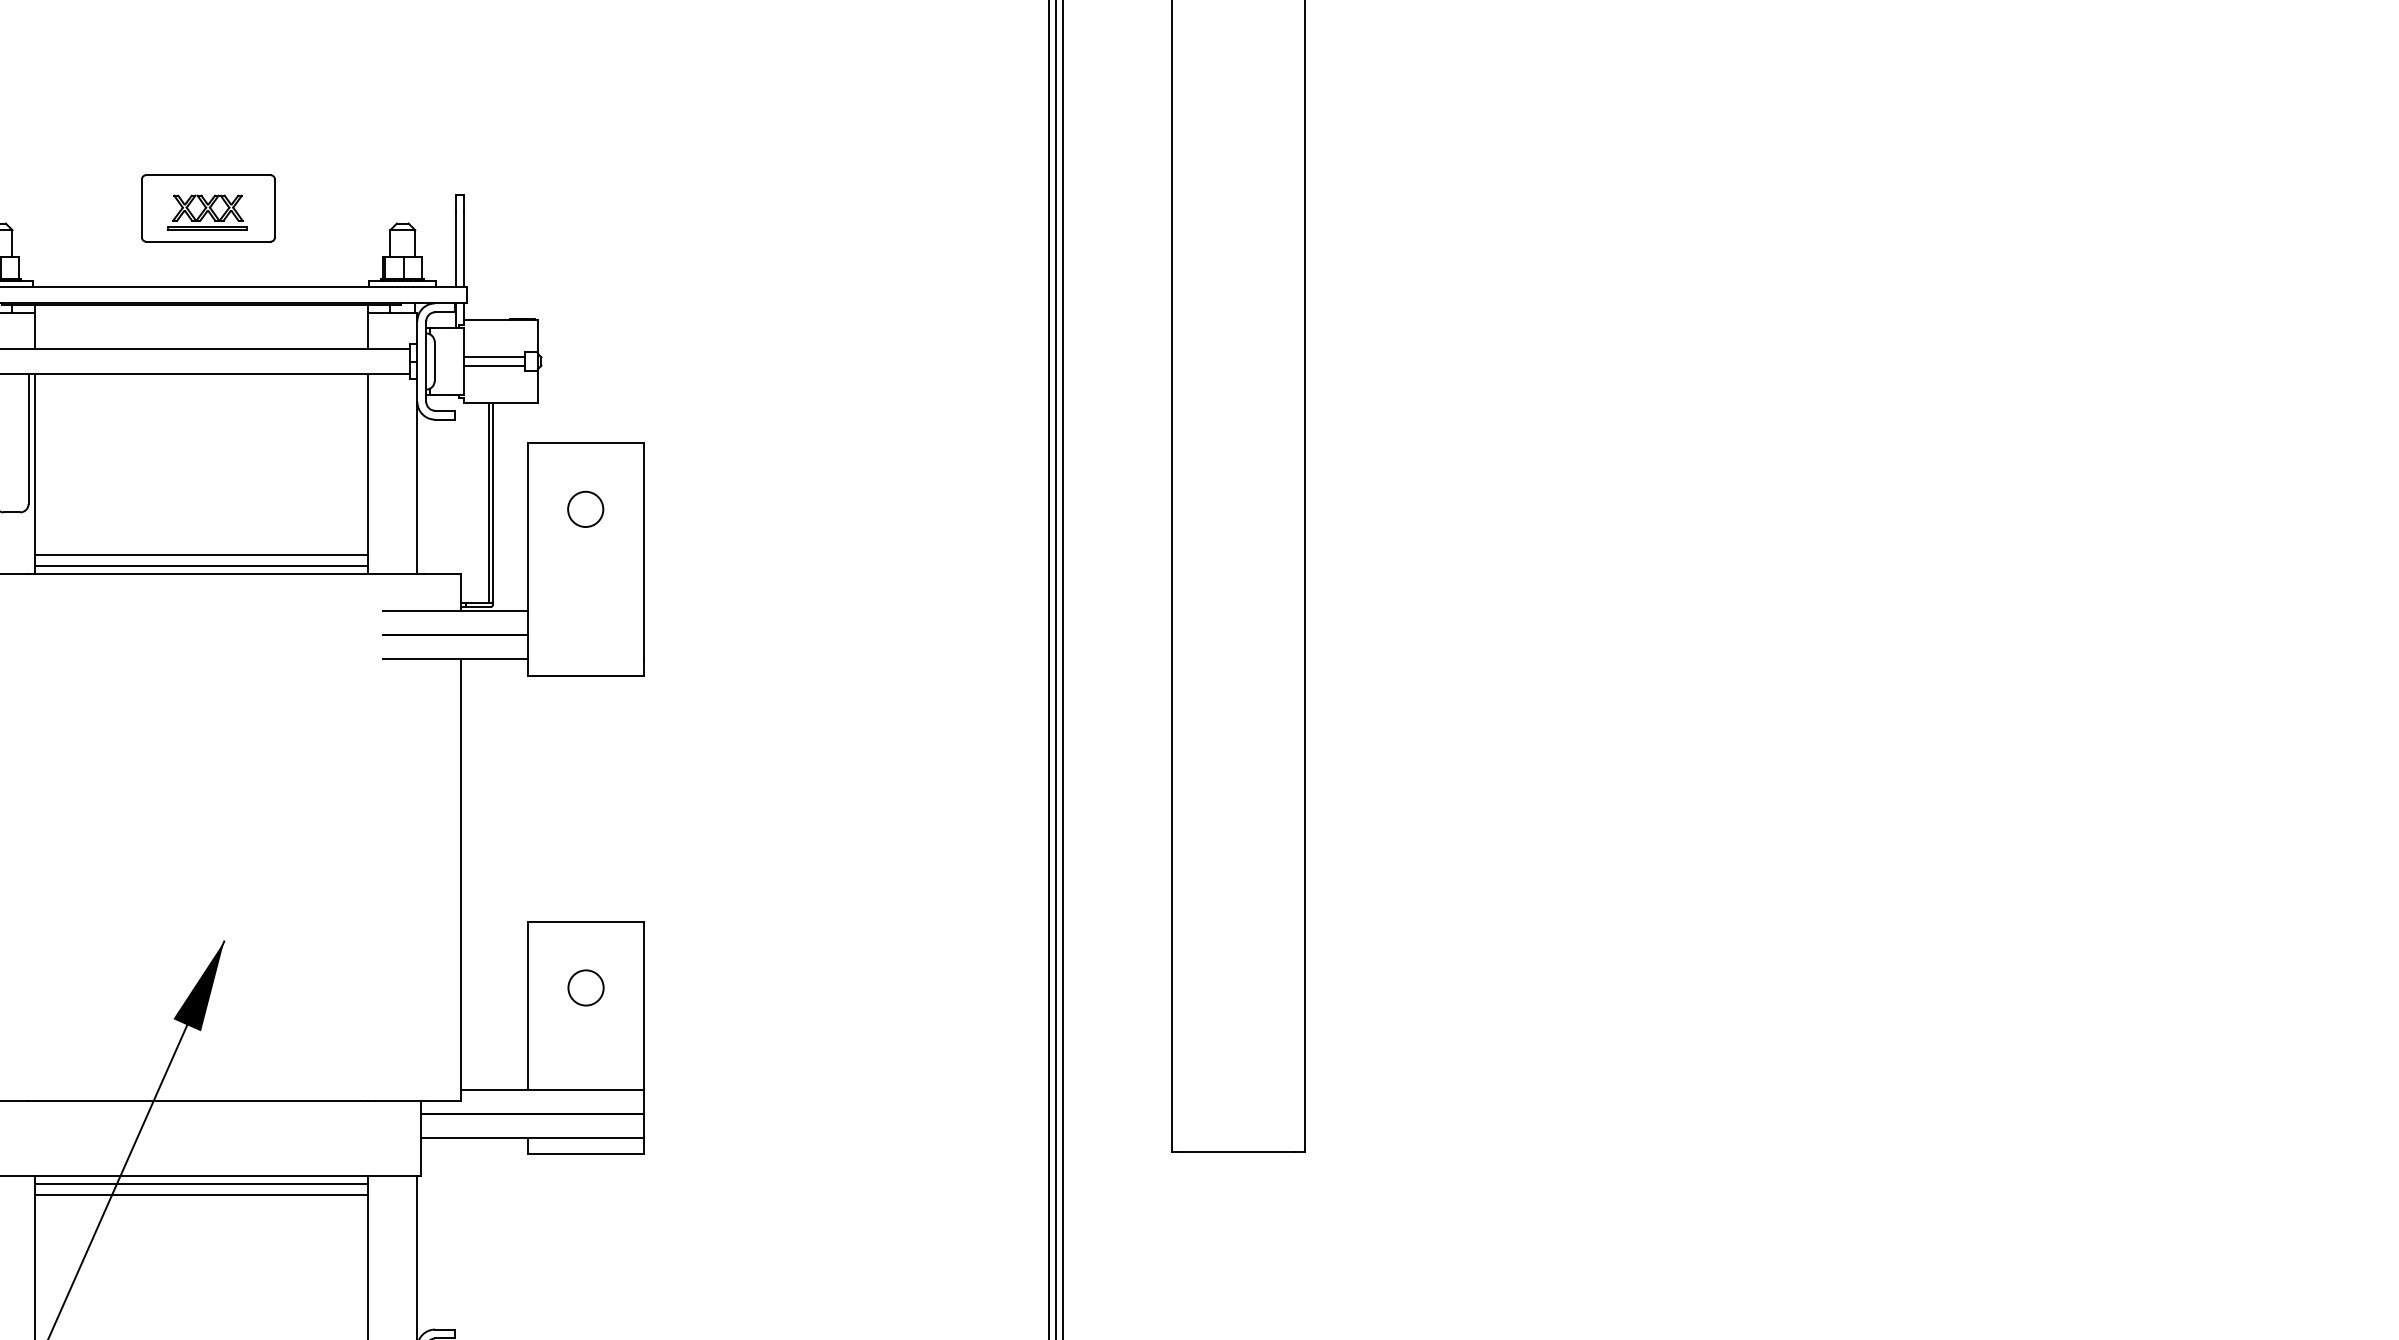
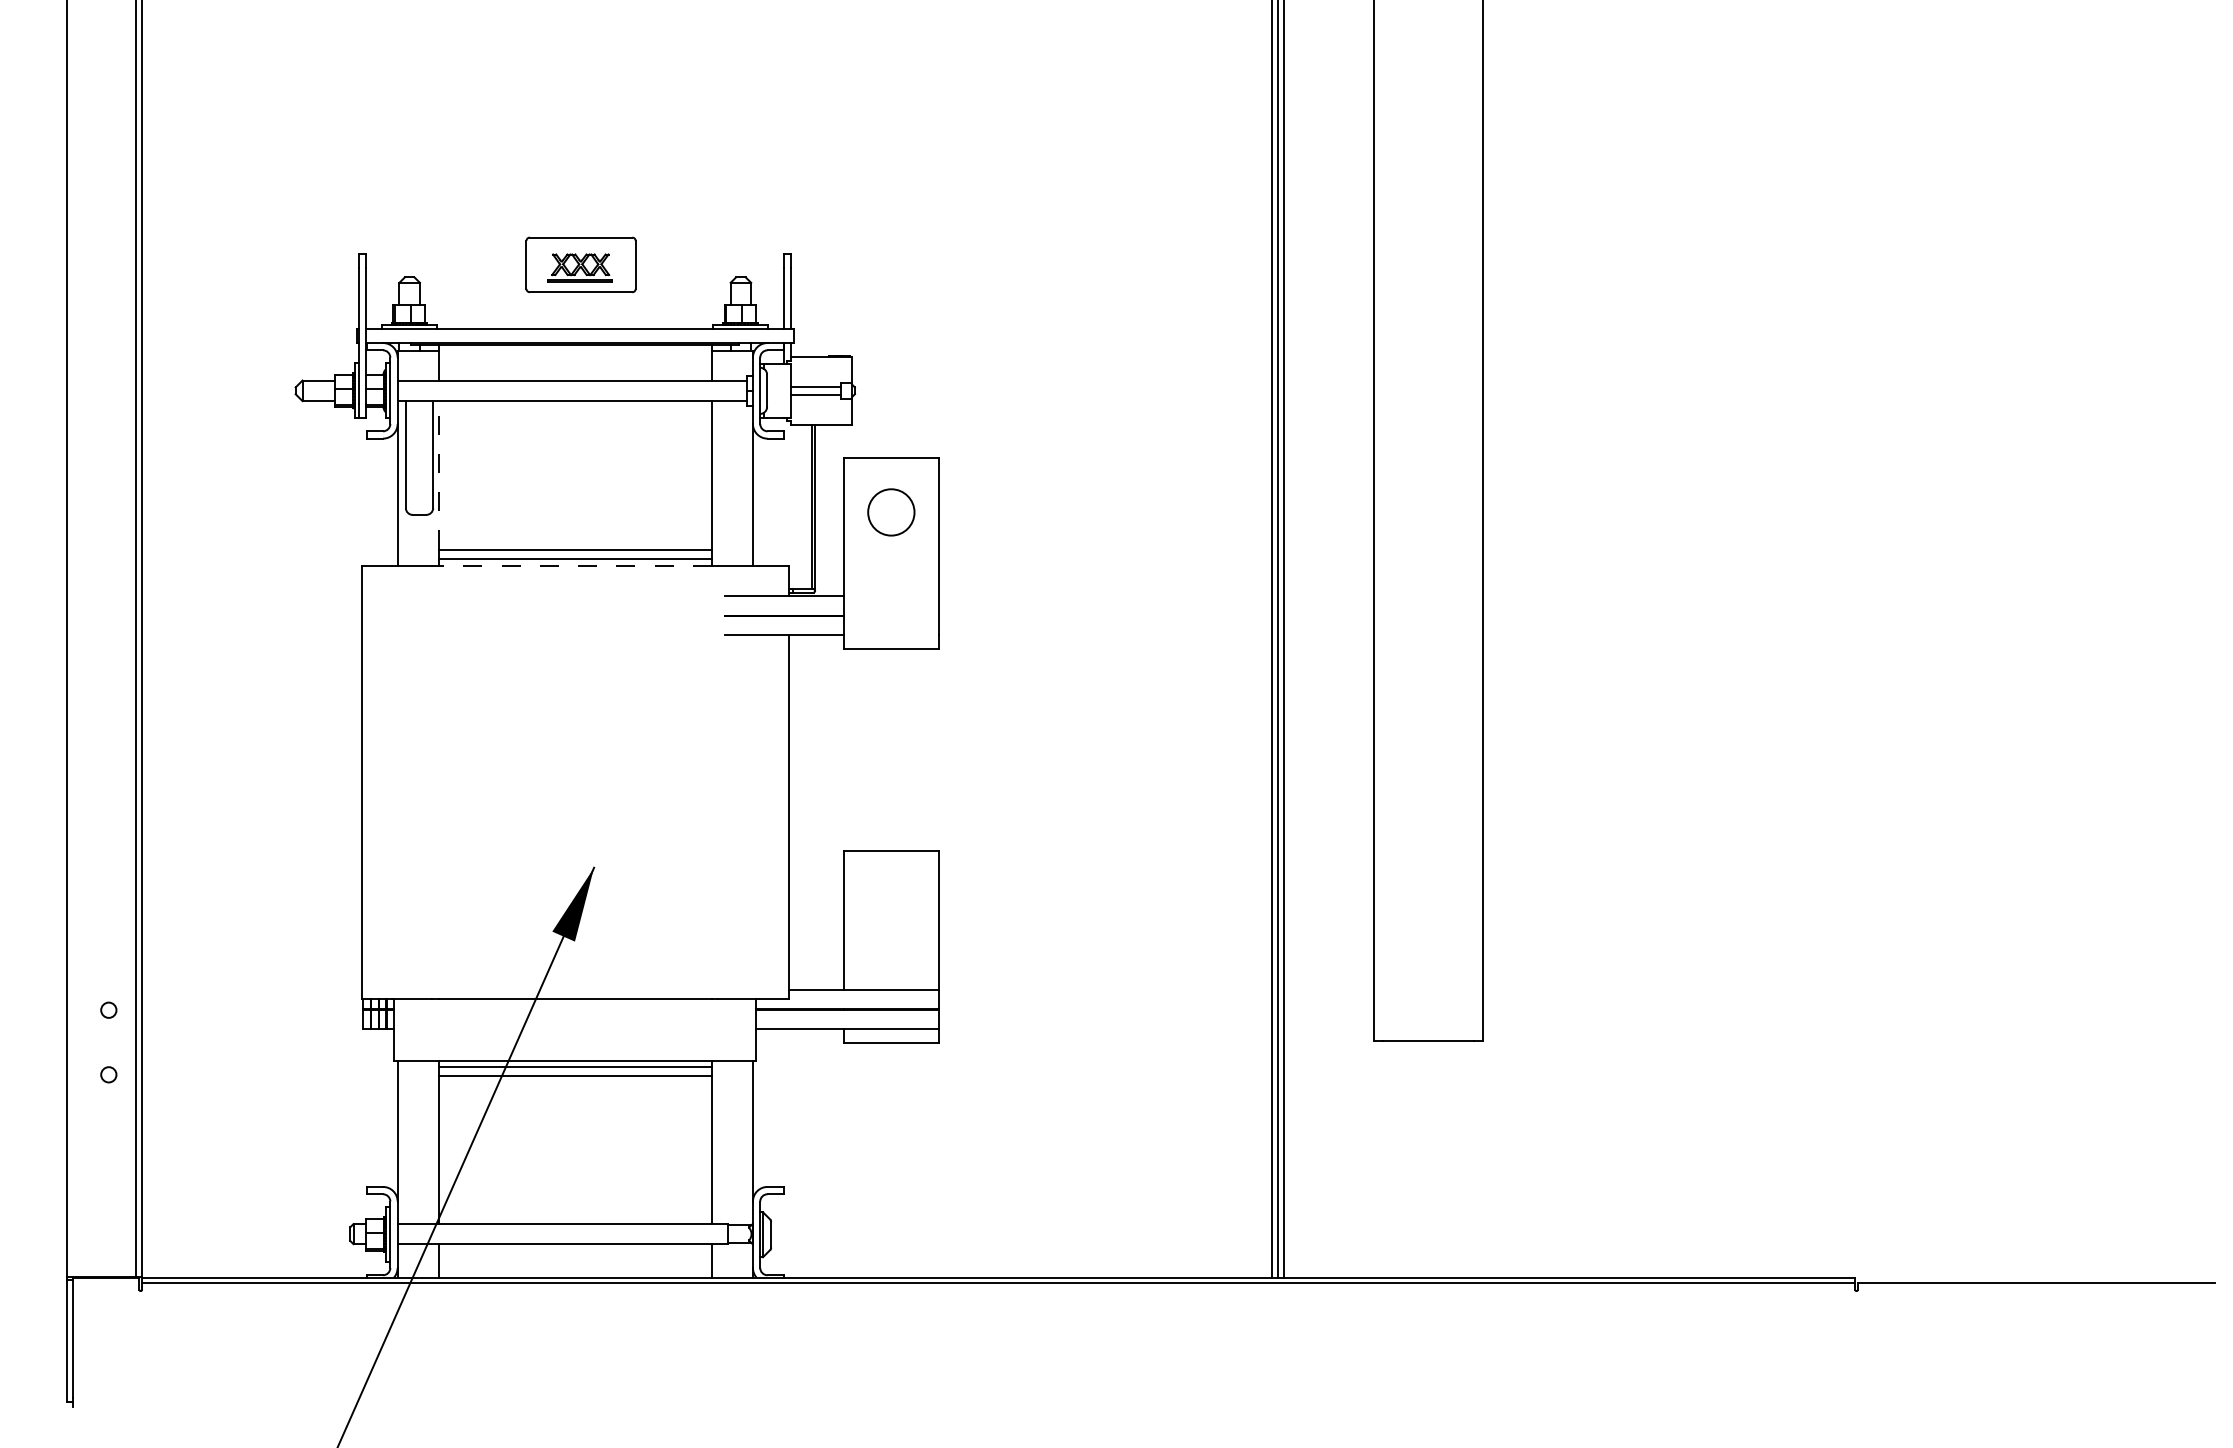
line: (35, 463) -> (438, 474), solid -> dashed
circle: (584, 508) -> (890, 511), size x1.6
line: (201, 573) -> (575, 565), solid -> dashed
circle: (585, 987) -> (891, 905), removed

